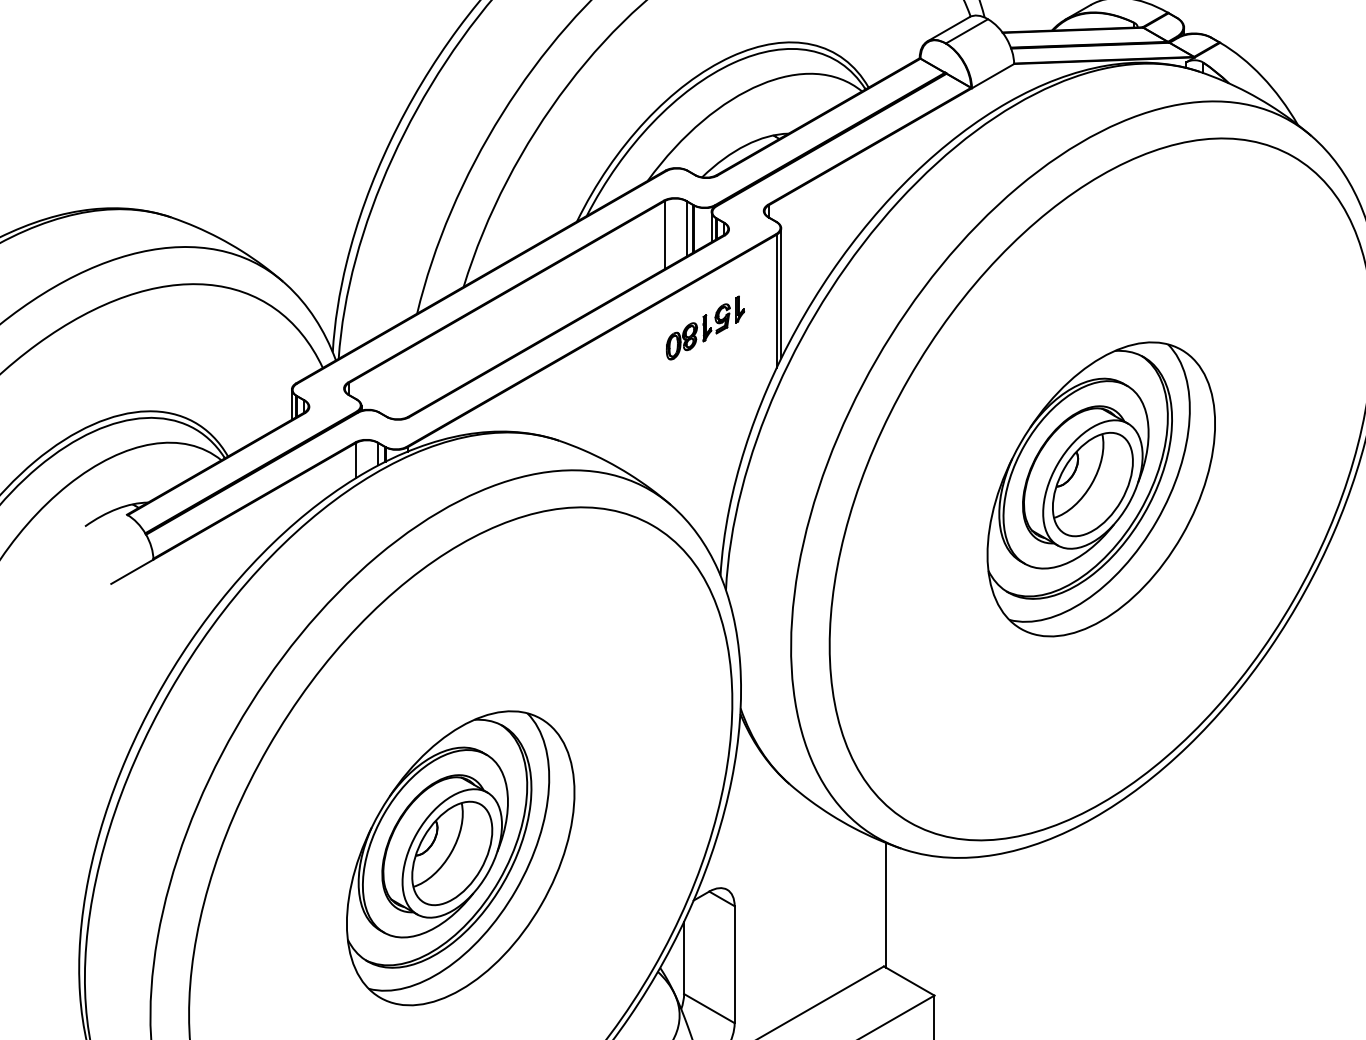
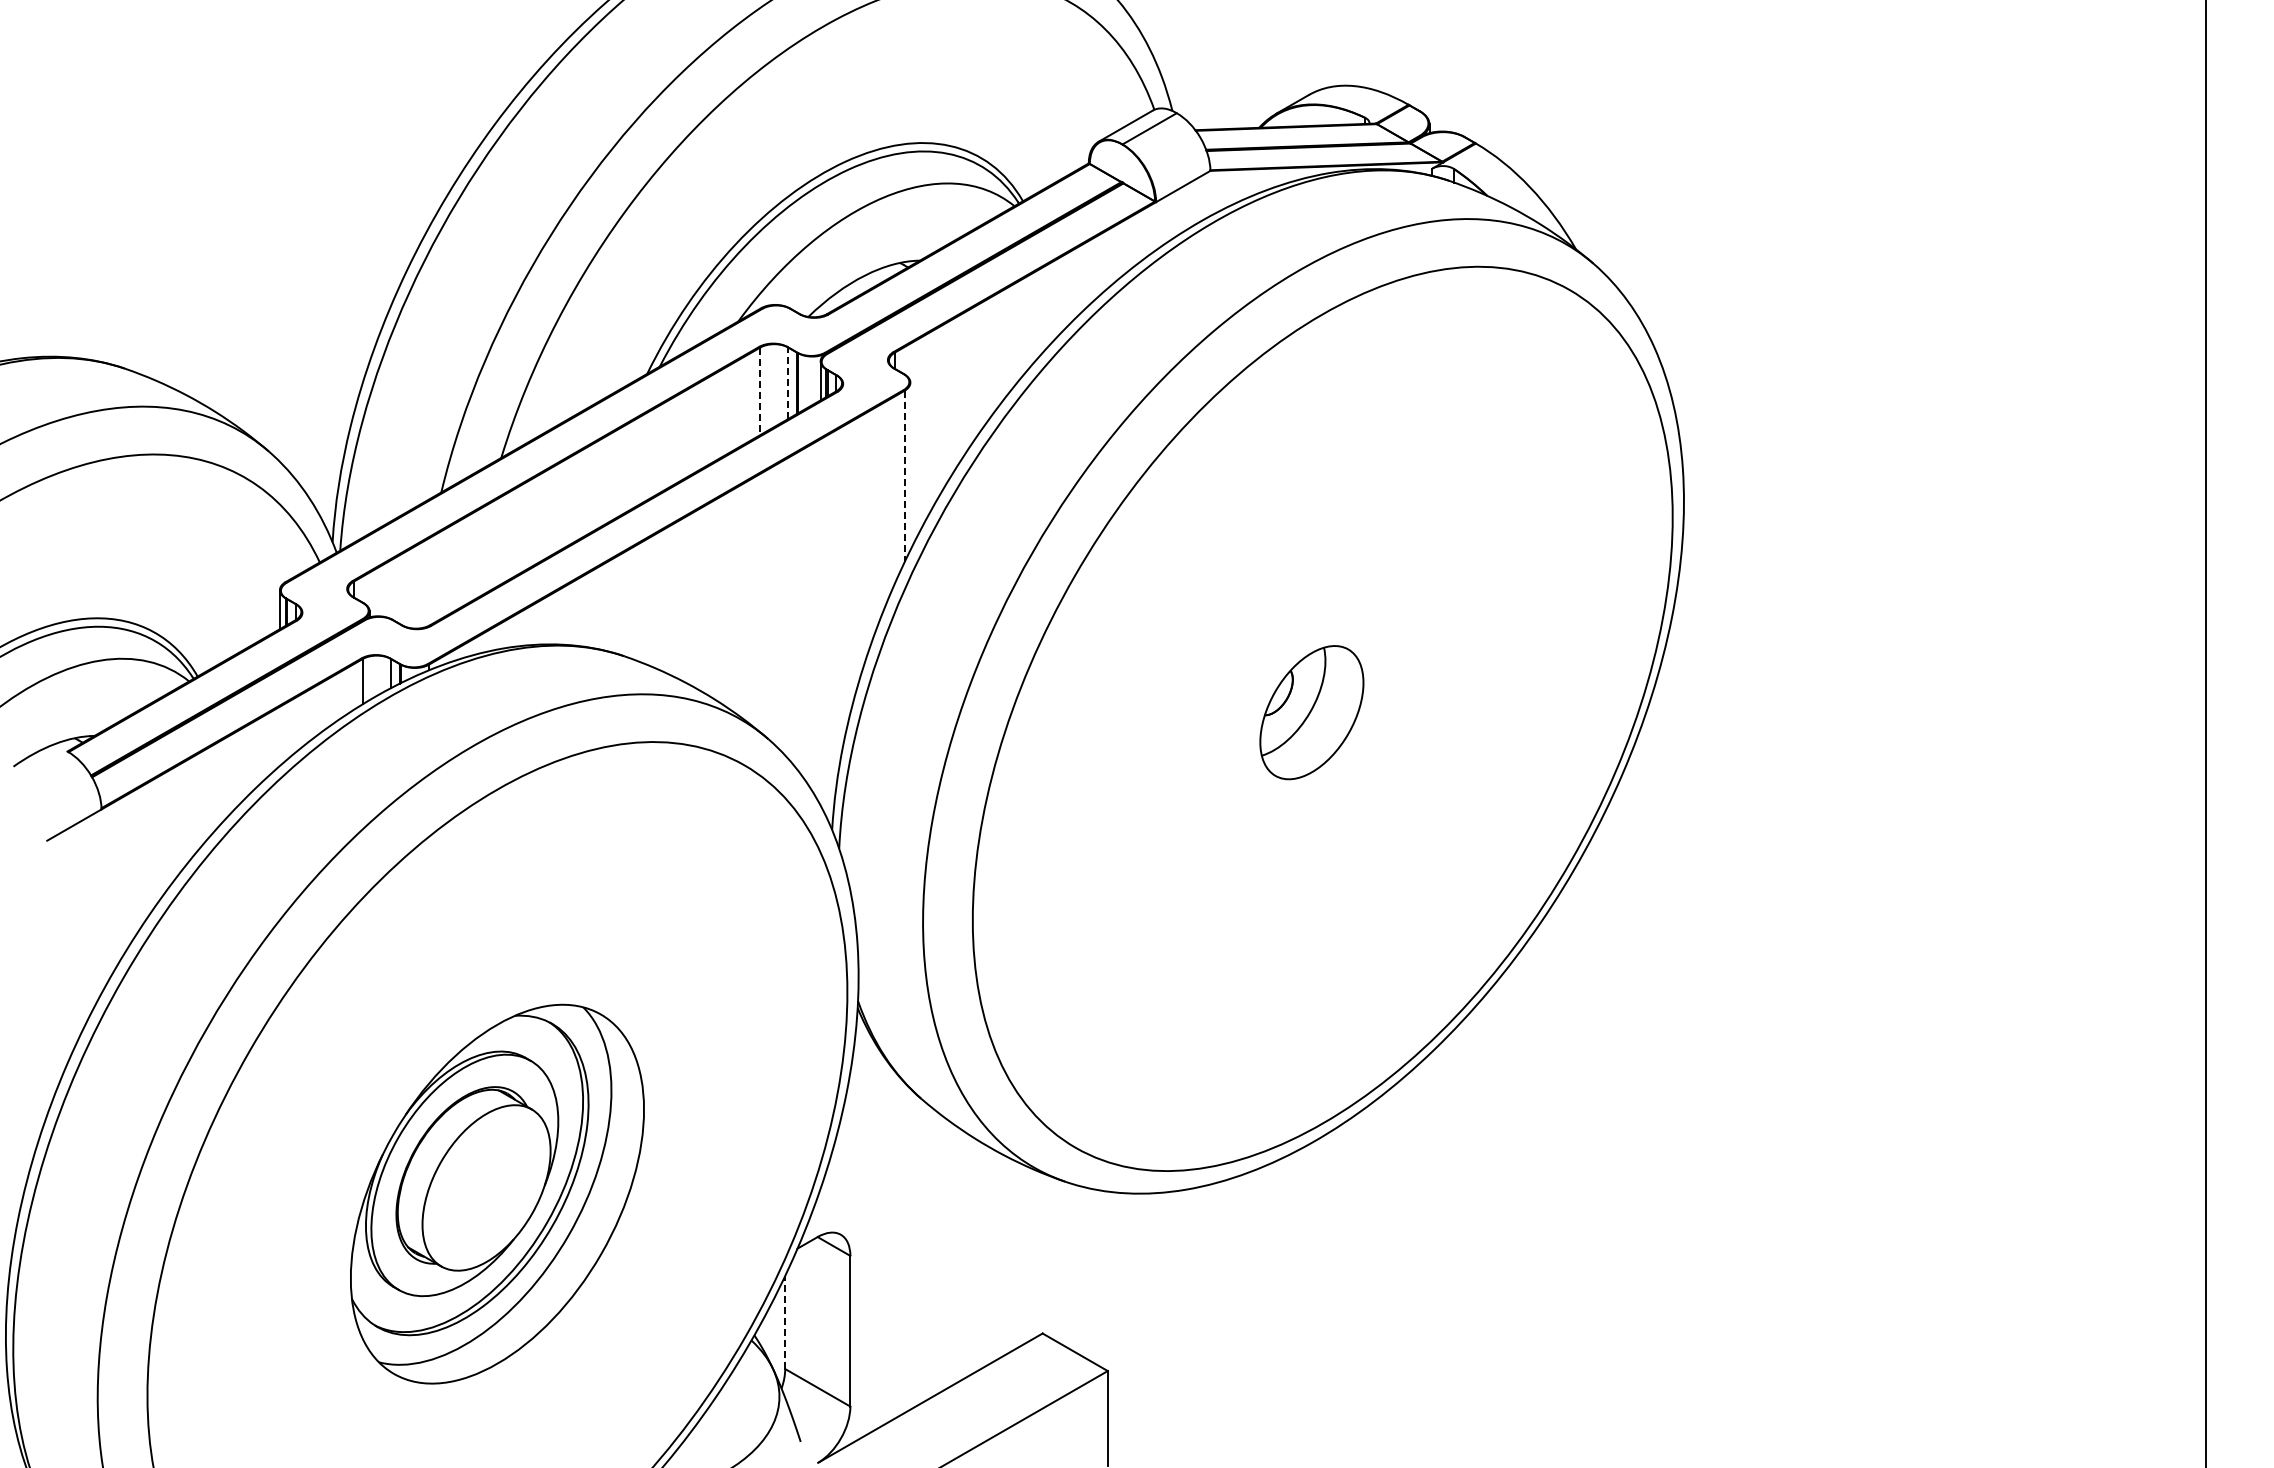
line: (686, 229) -> (788, 383), solid -> dashed
line: (664, 235) -> (760, 391), solid -> dashed
line: (781, 293) -> (910, 466), removed
line: (776, 301) -> (904, 476), solid -> dashed
part: (705, 327) -> (812, 510), removed
part: (1101, 489) -> (1322, 718), removed
part: (452, 853) -> (486, 1187), removed
line: (886, 905) -> (1045, 1254), removed
line: (684, 957) -> (785, 1322), solid -> dashed

